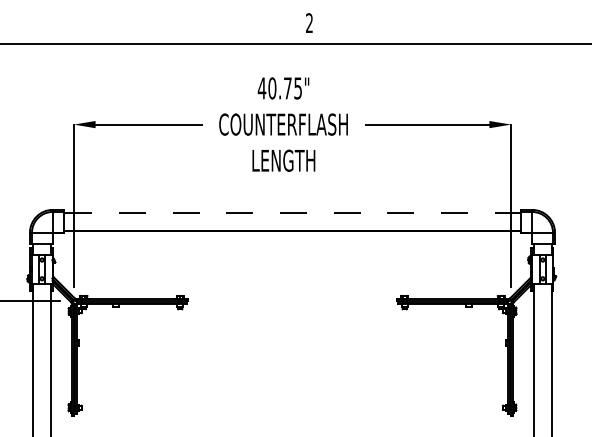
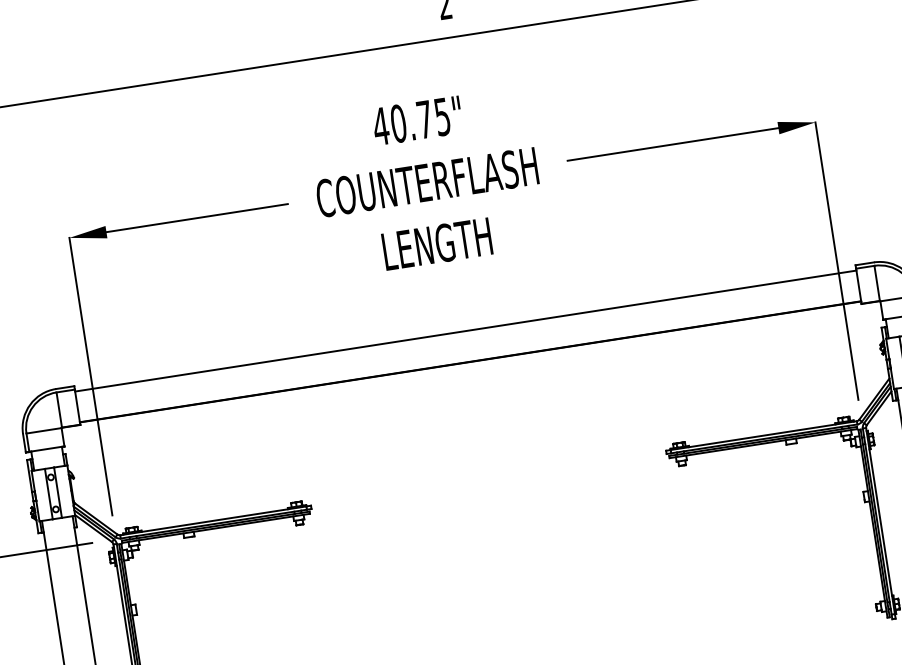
line: (292, 213) -> (465, 331), dashed -> solid

